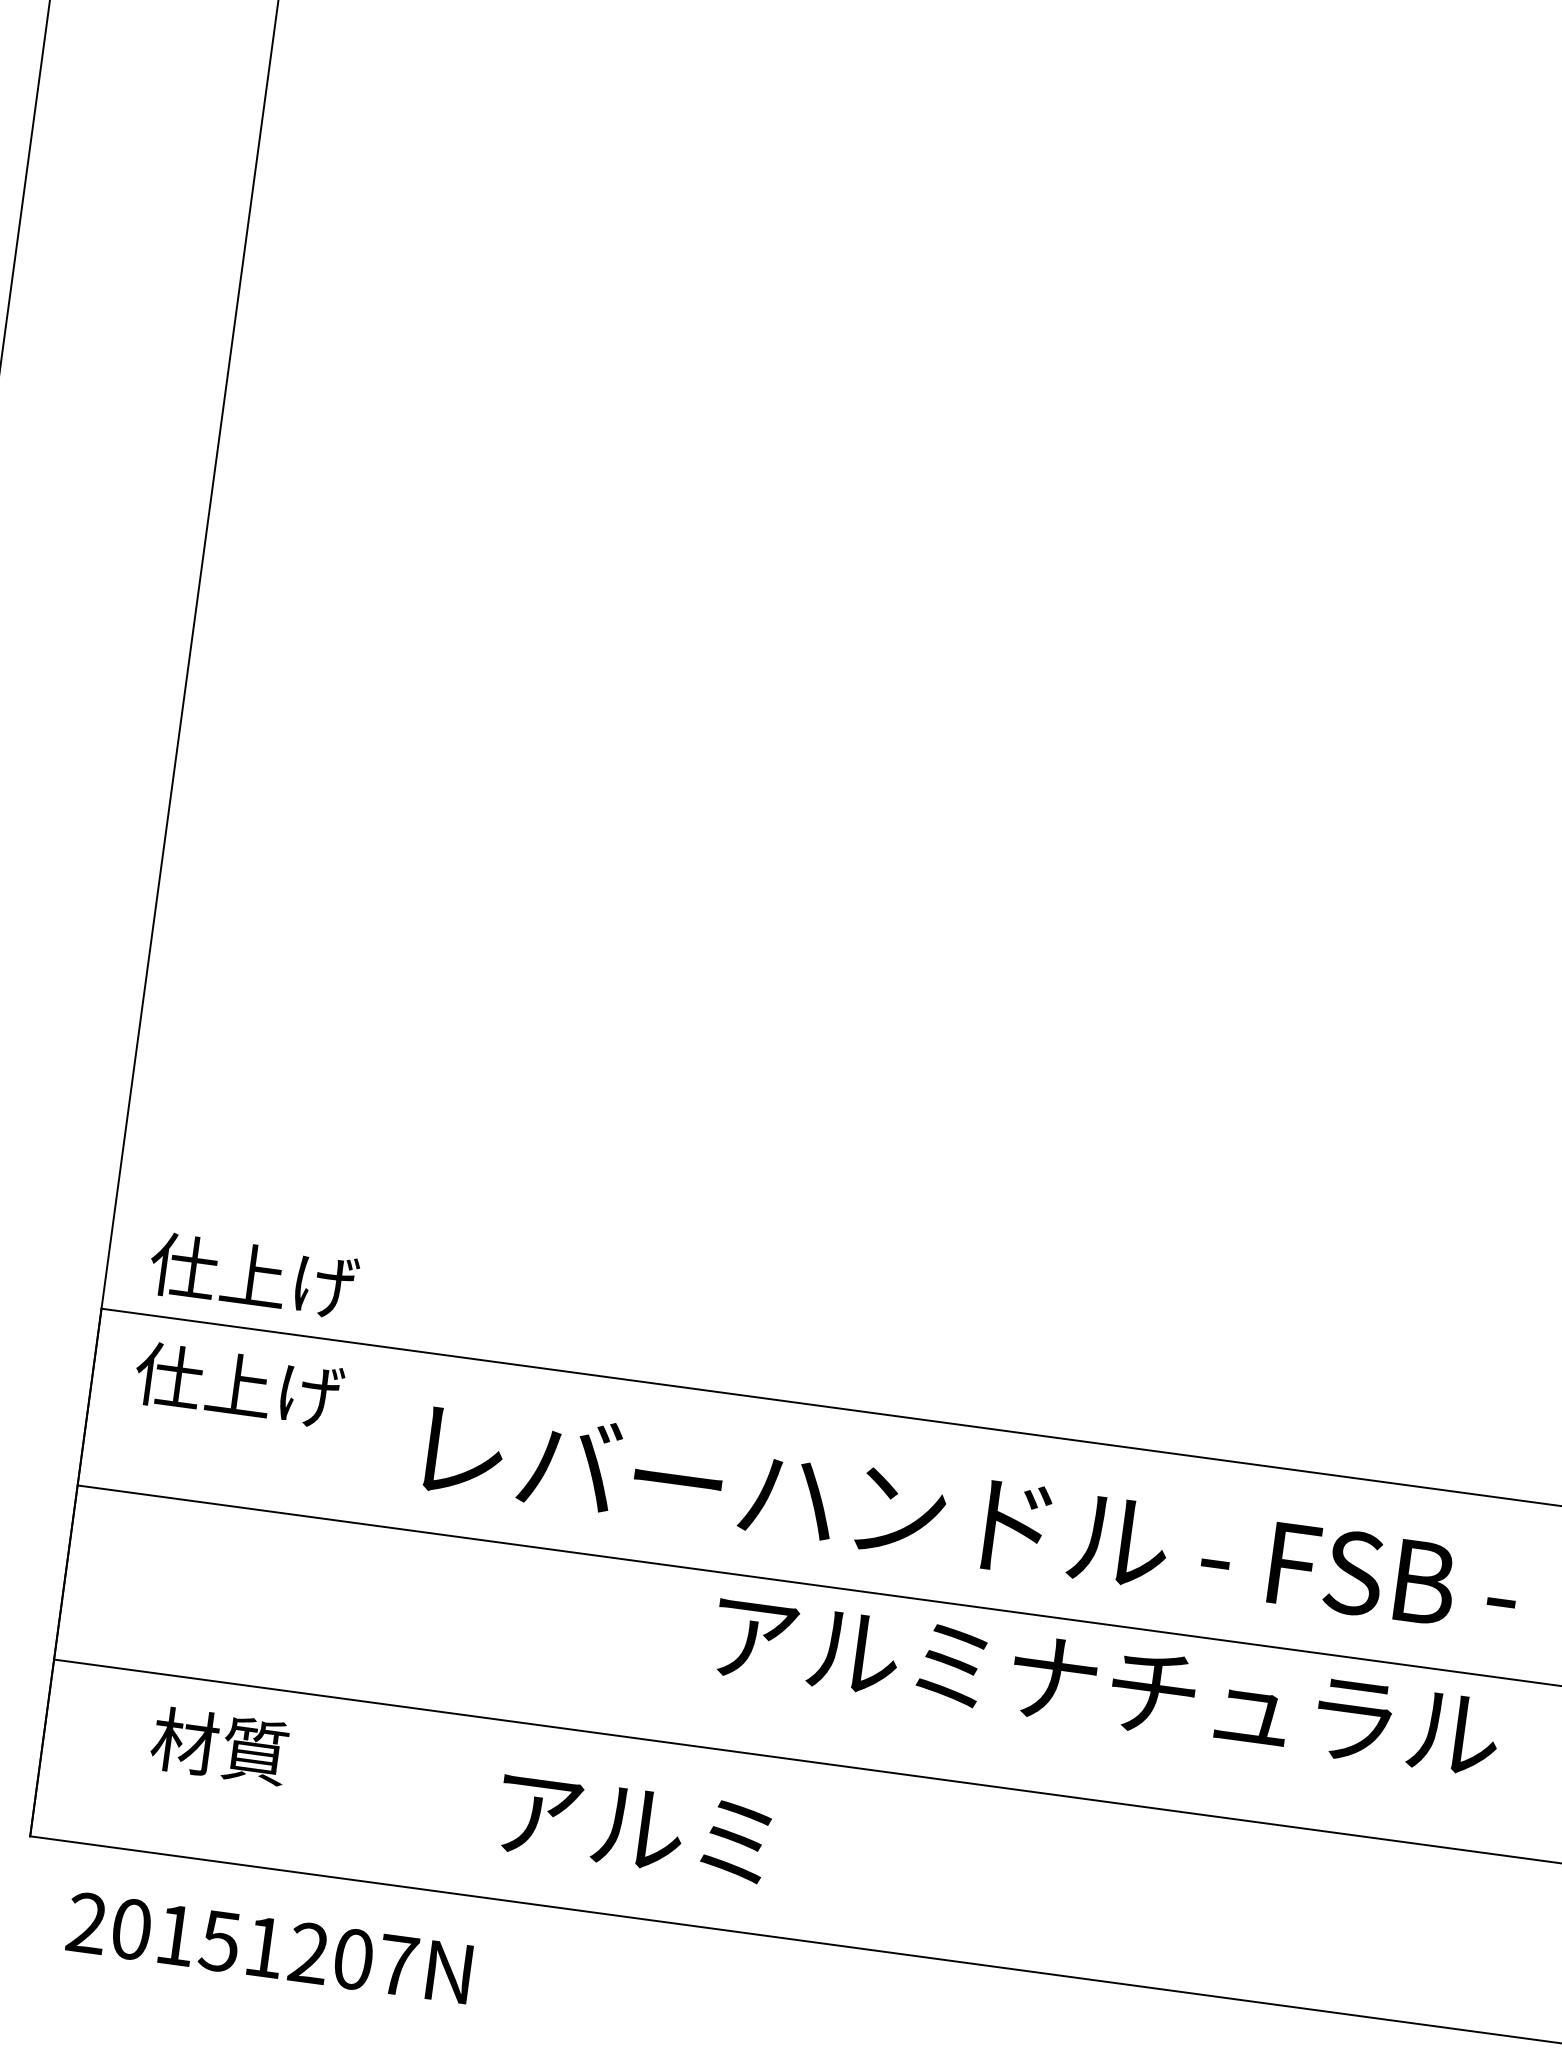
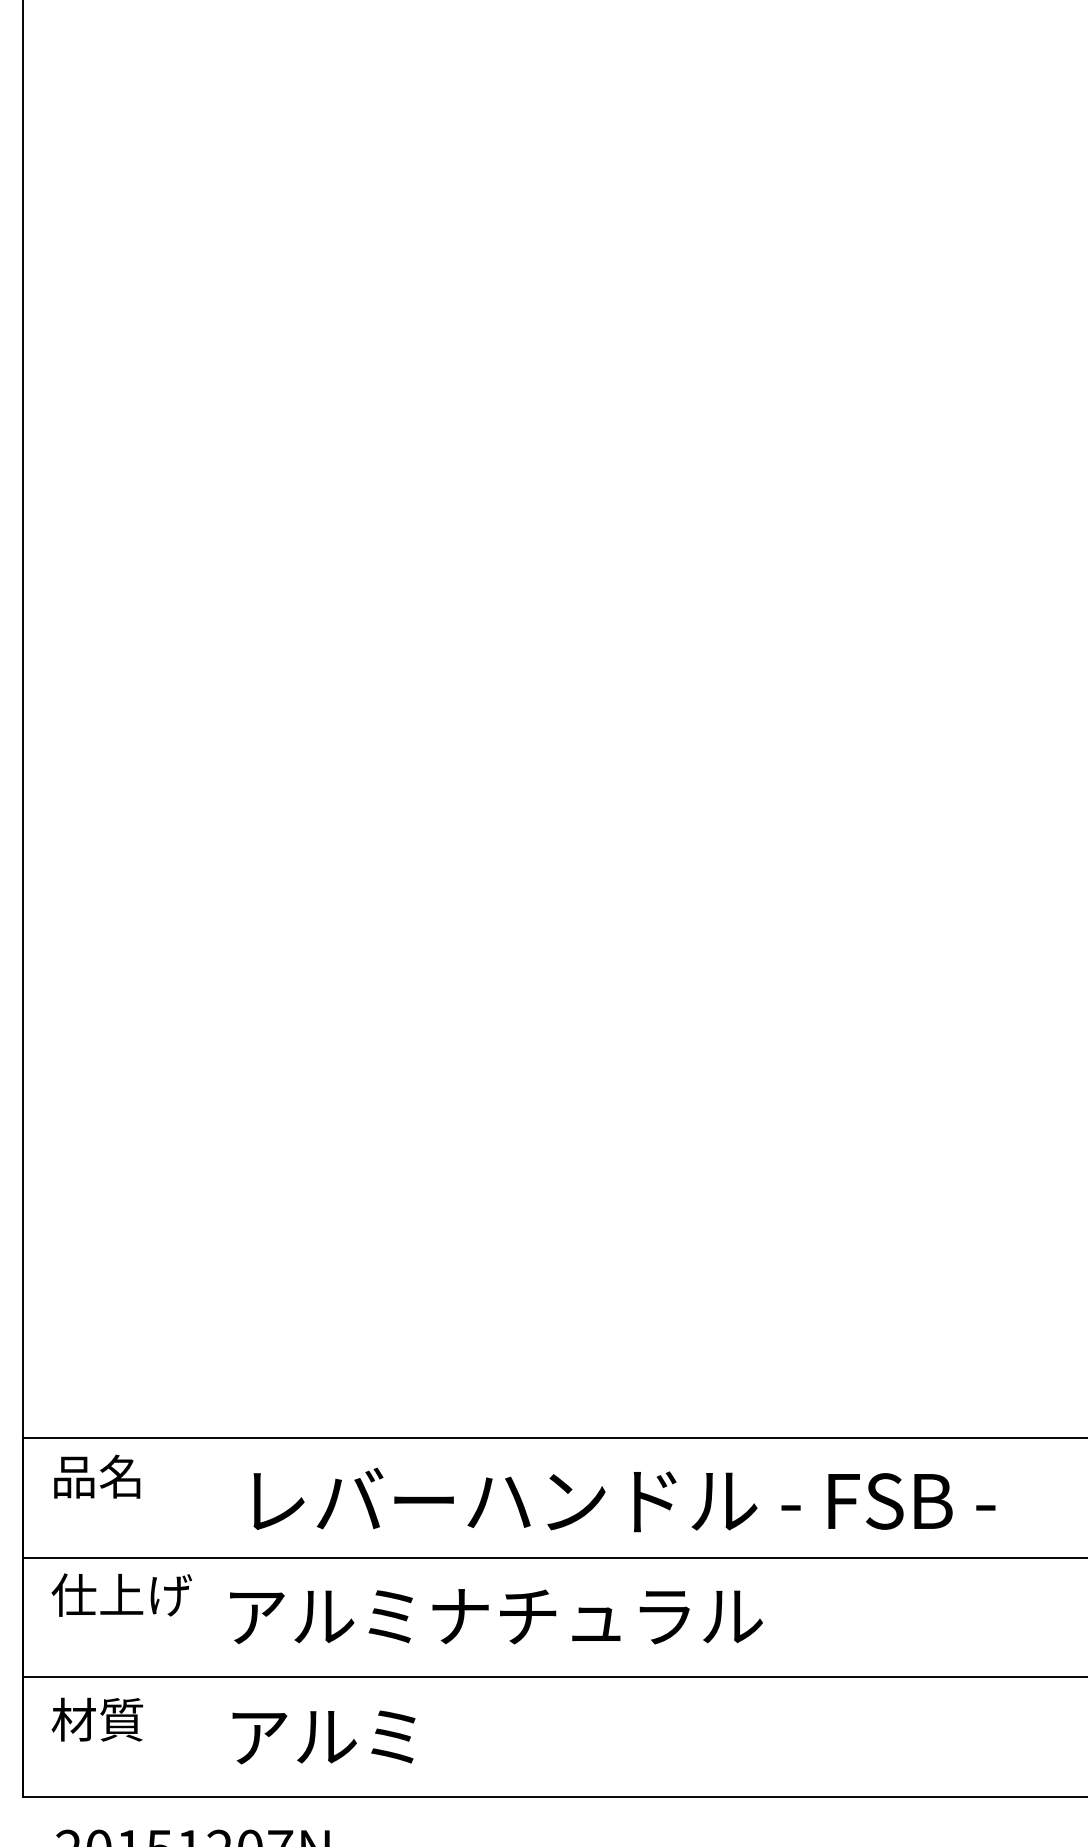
text: (253, 1275) -> (121, 1594), moved
text: (238, 1385) -> (121, 1476), 仕上げ -> 品名
text: (1106, 1686) -> (496, 1616), moved
text: (219, 1745) -> (97, 1719), moved
text: (633, 1828) -> (323, 1737), moved

